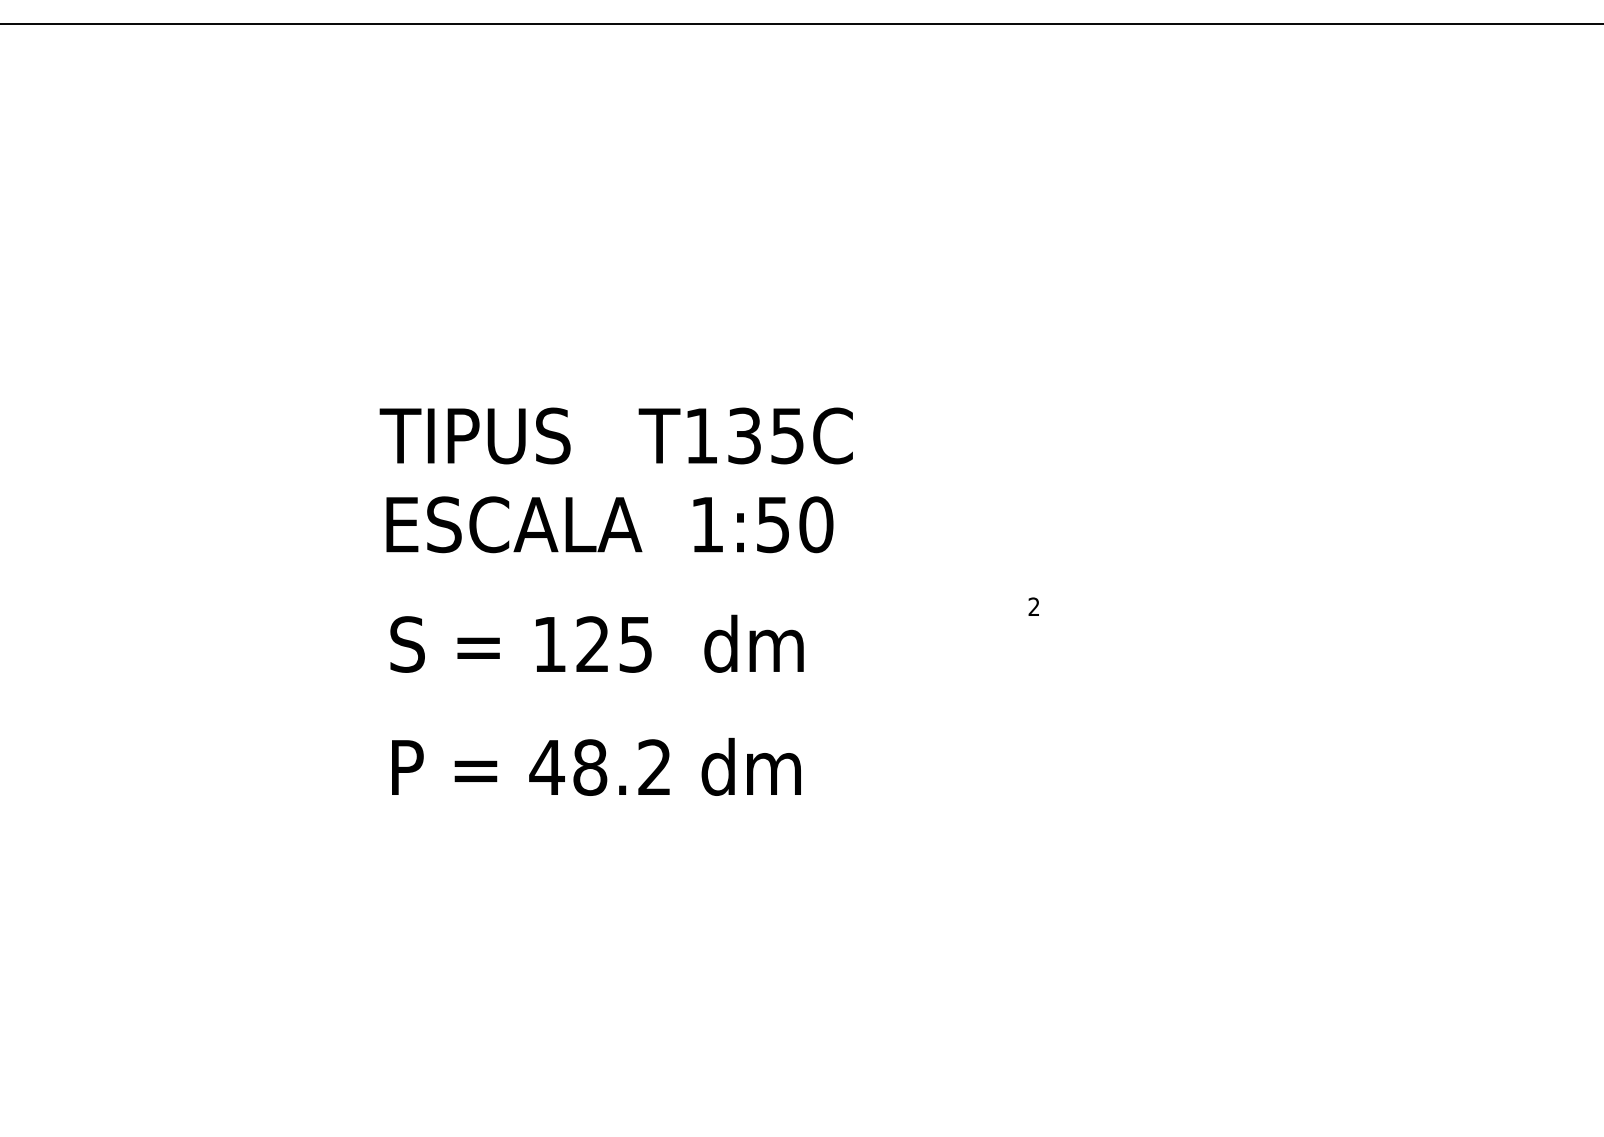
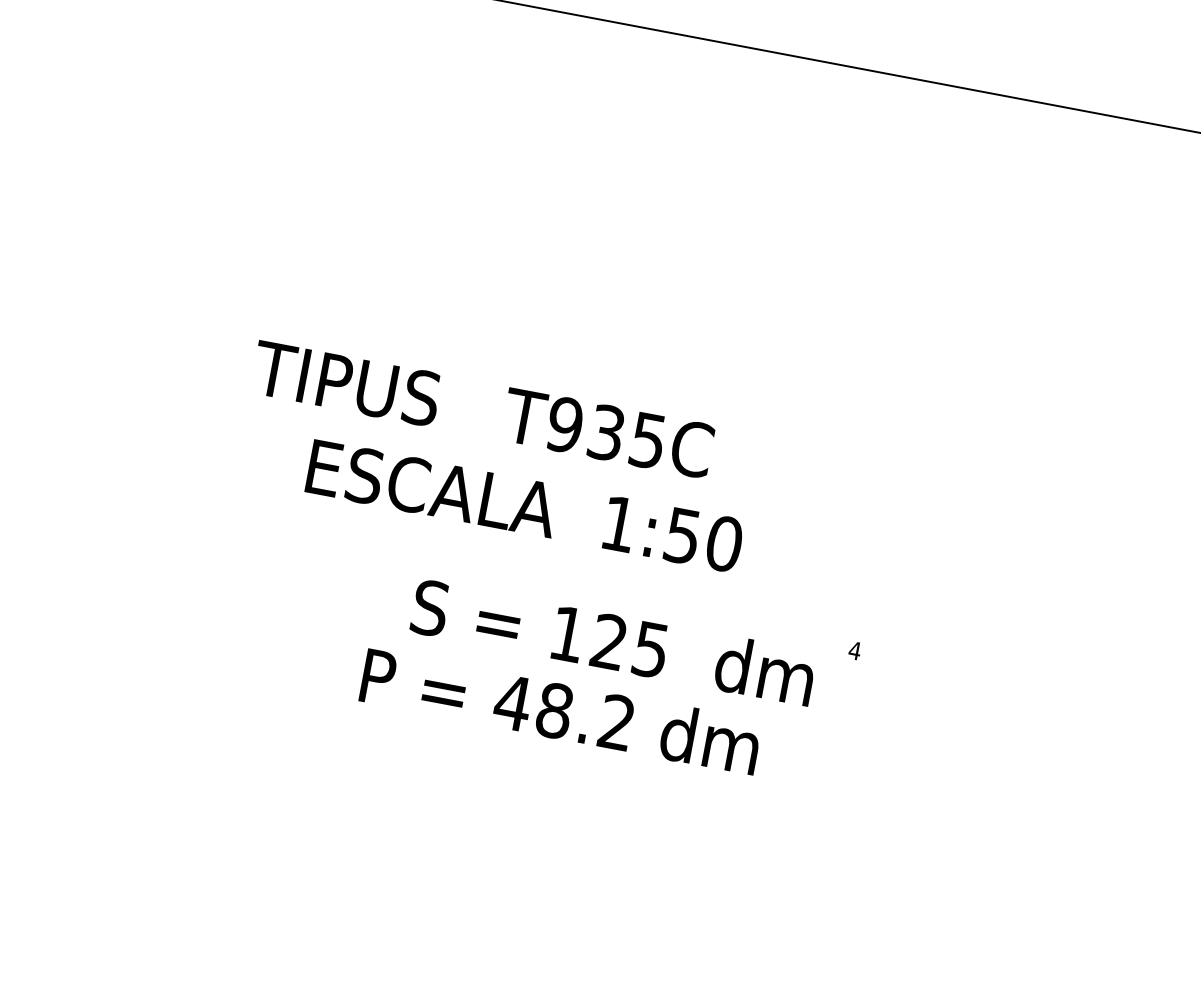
text: (701, 435) -> (565, 424), T135C -> T935C
text: (609, 524) -> (524, 505), moved
text: (1033, 606) -> (854, 650), 2 -> 4
text: (596, 643) -> (613, 641), moved
text: (596, 766) -> (560, 710), moved

